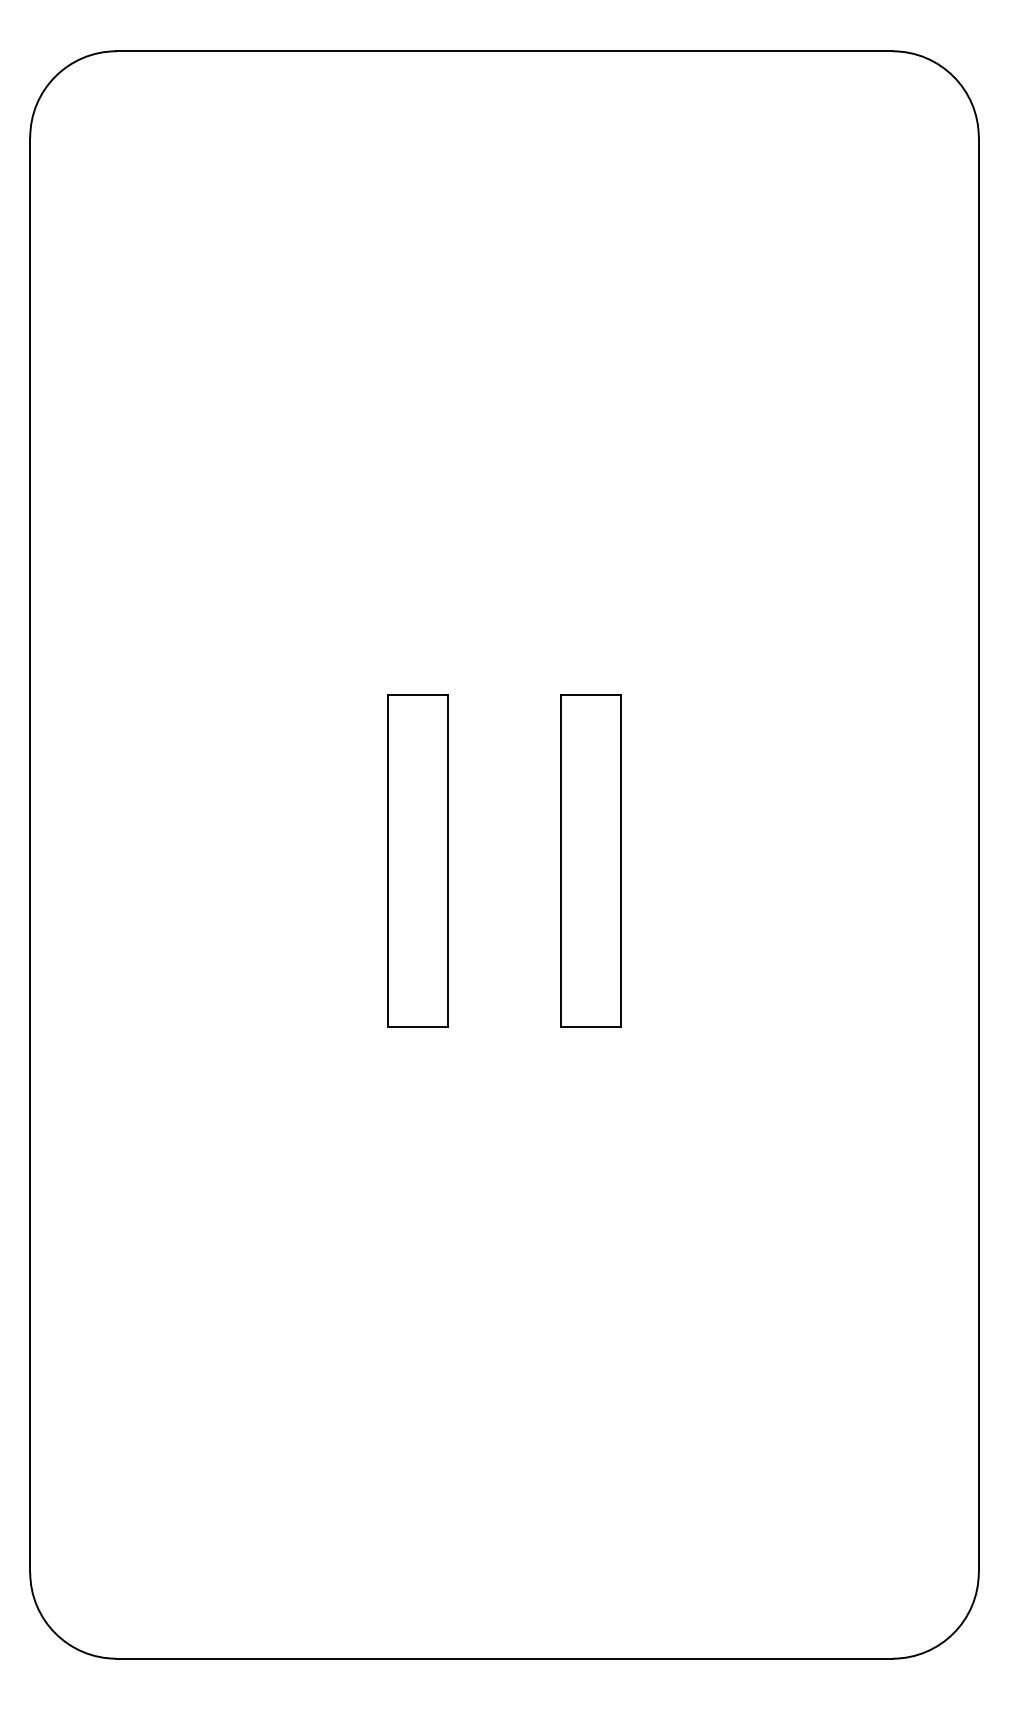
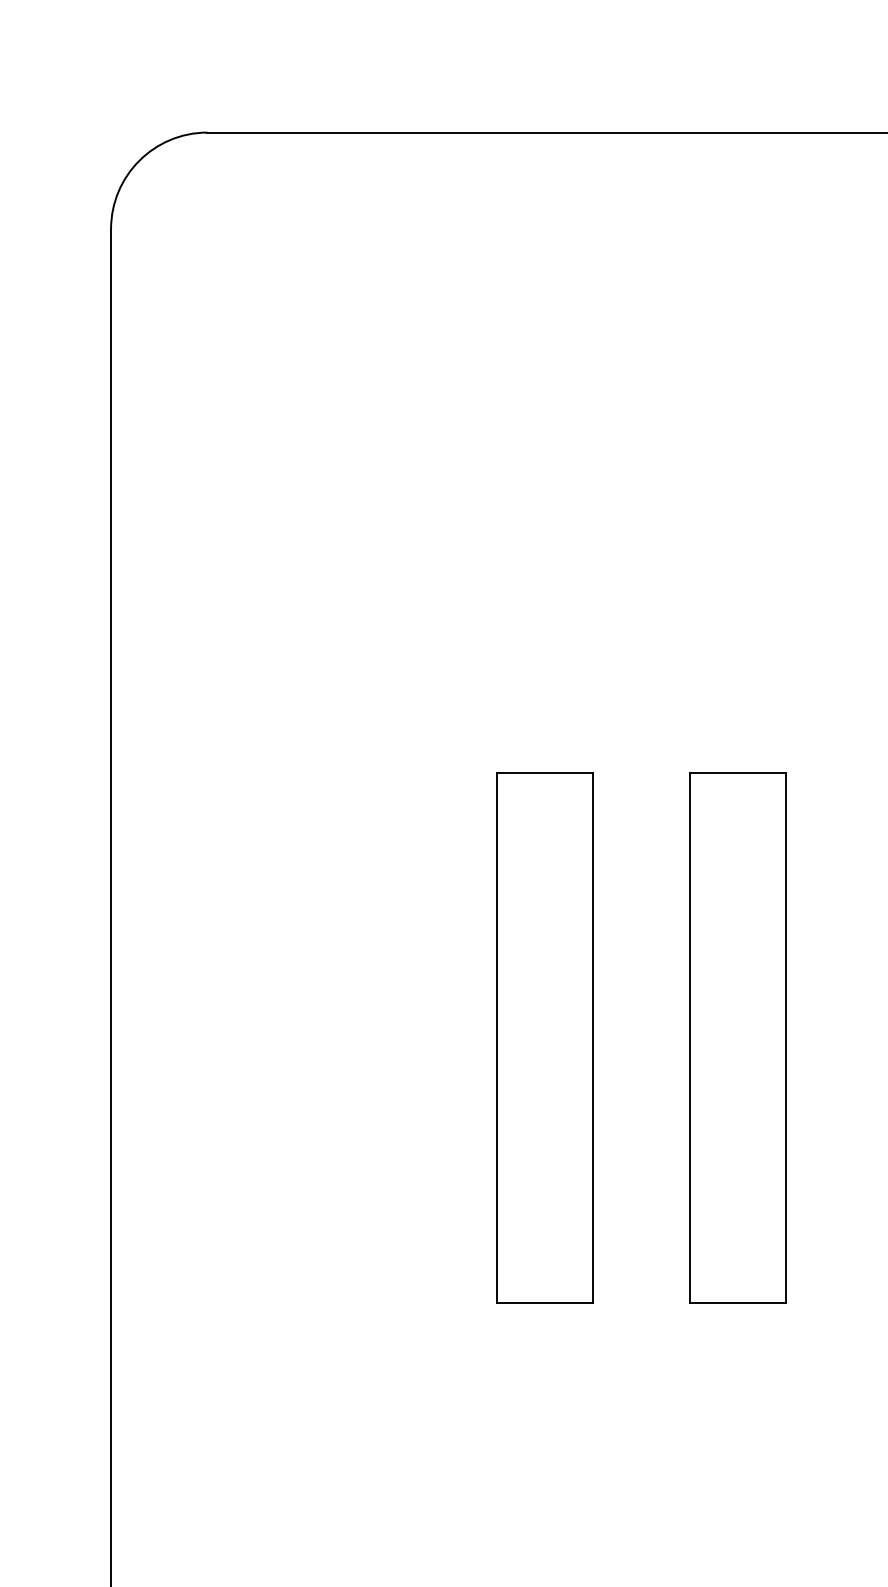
part: (417, 860) -> (544, 1037), size x1.43
part: (590, 860) -> (737, 1037), size x1.43

